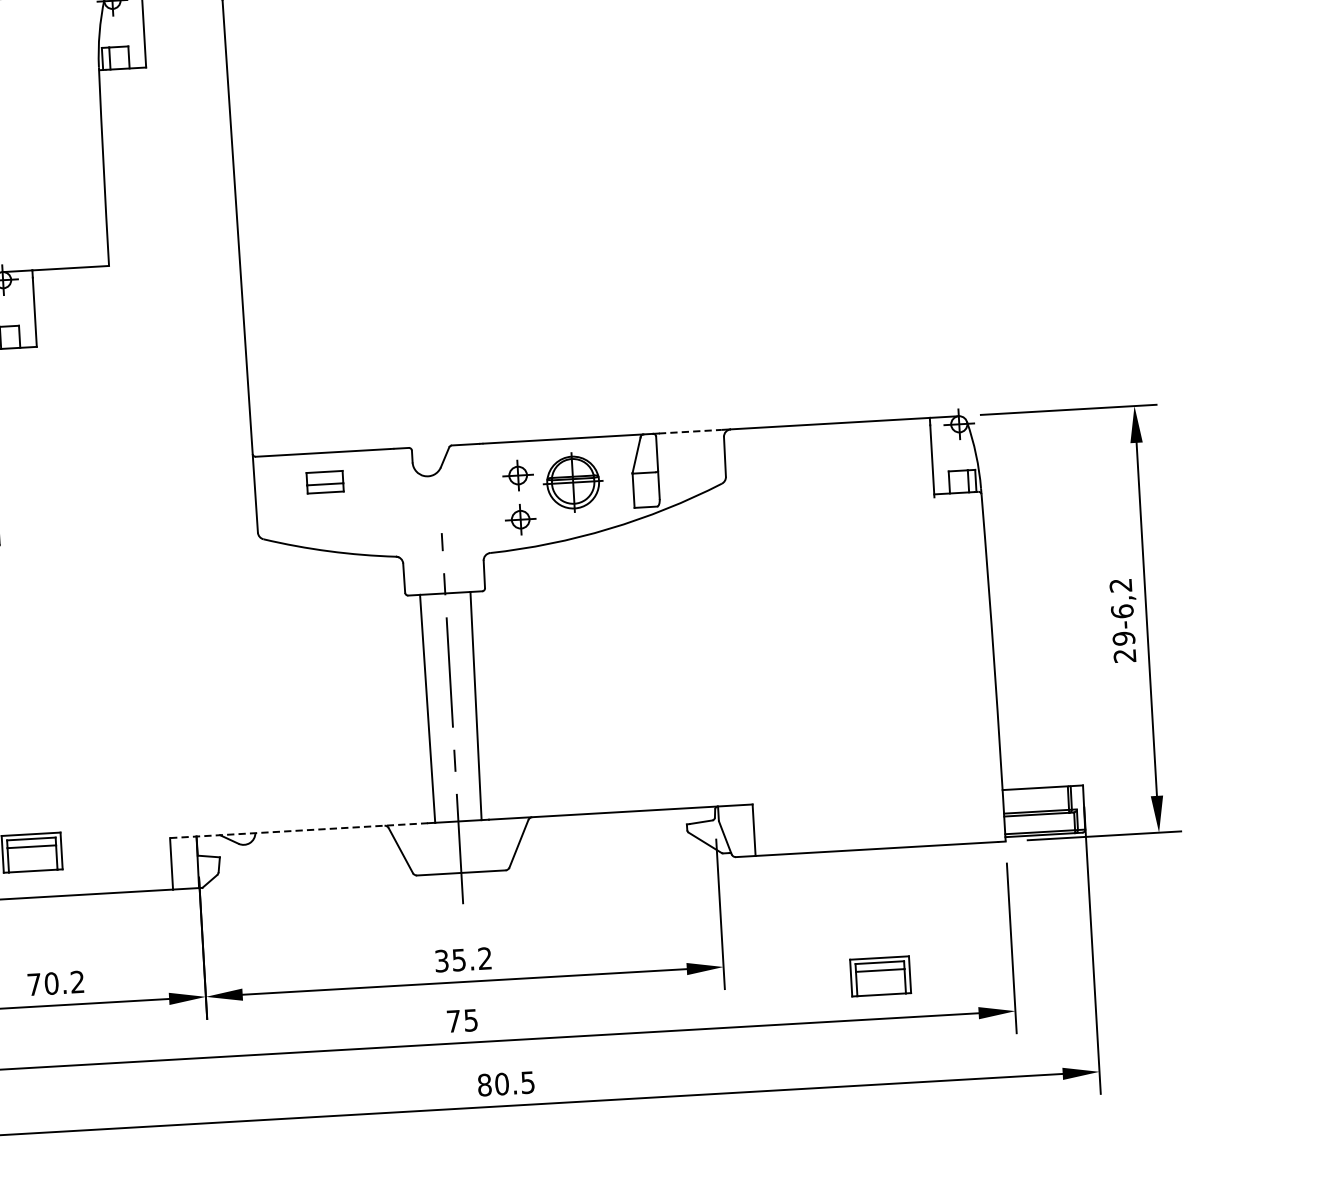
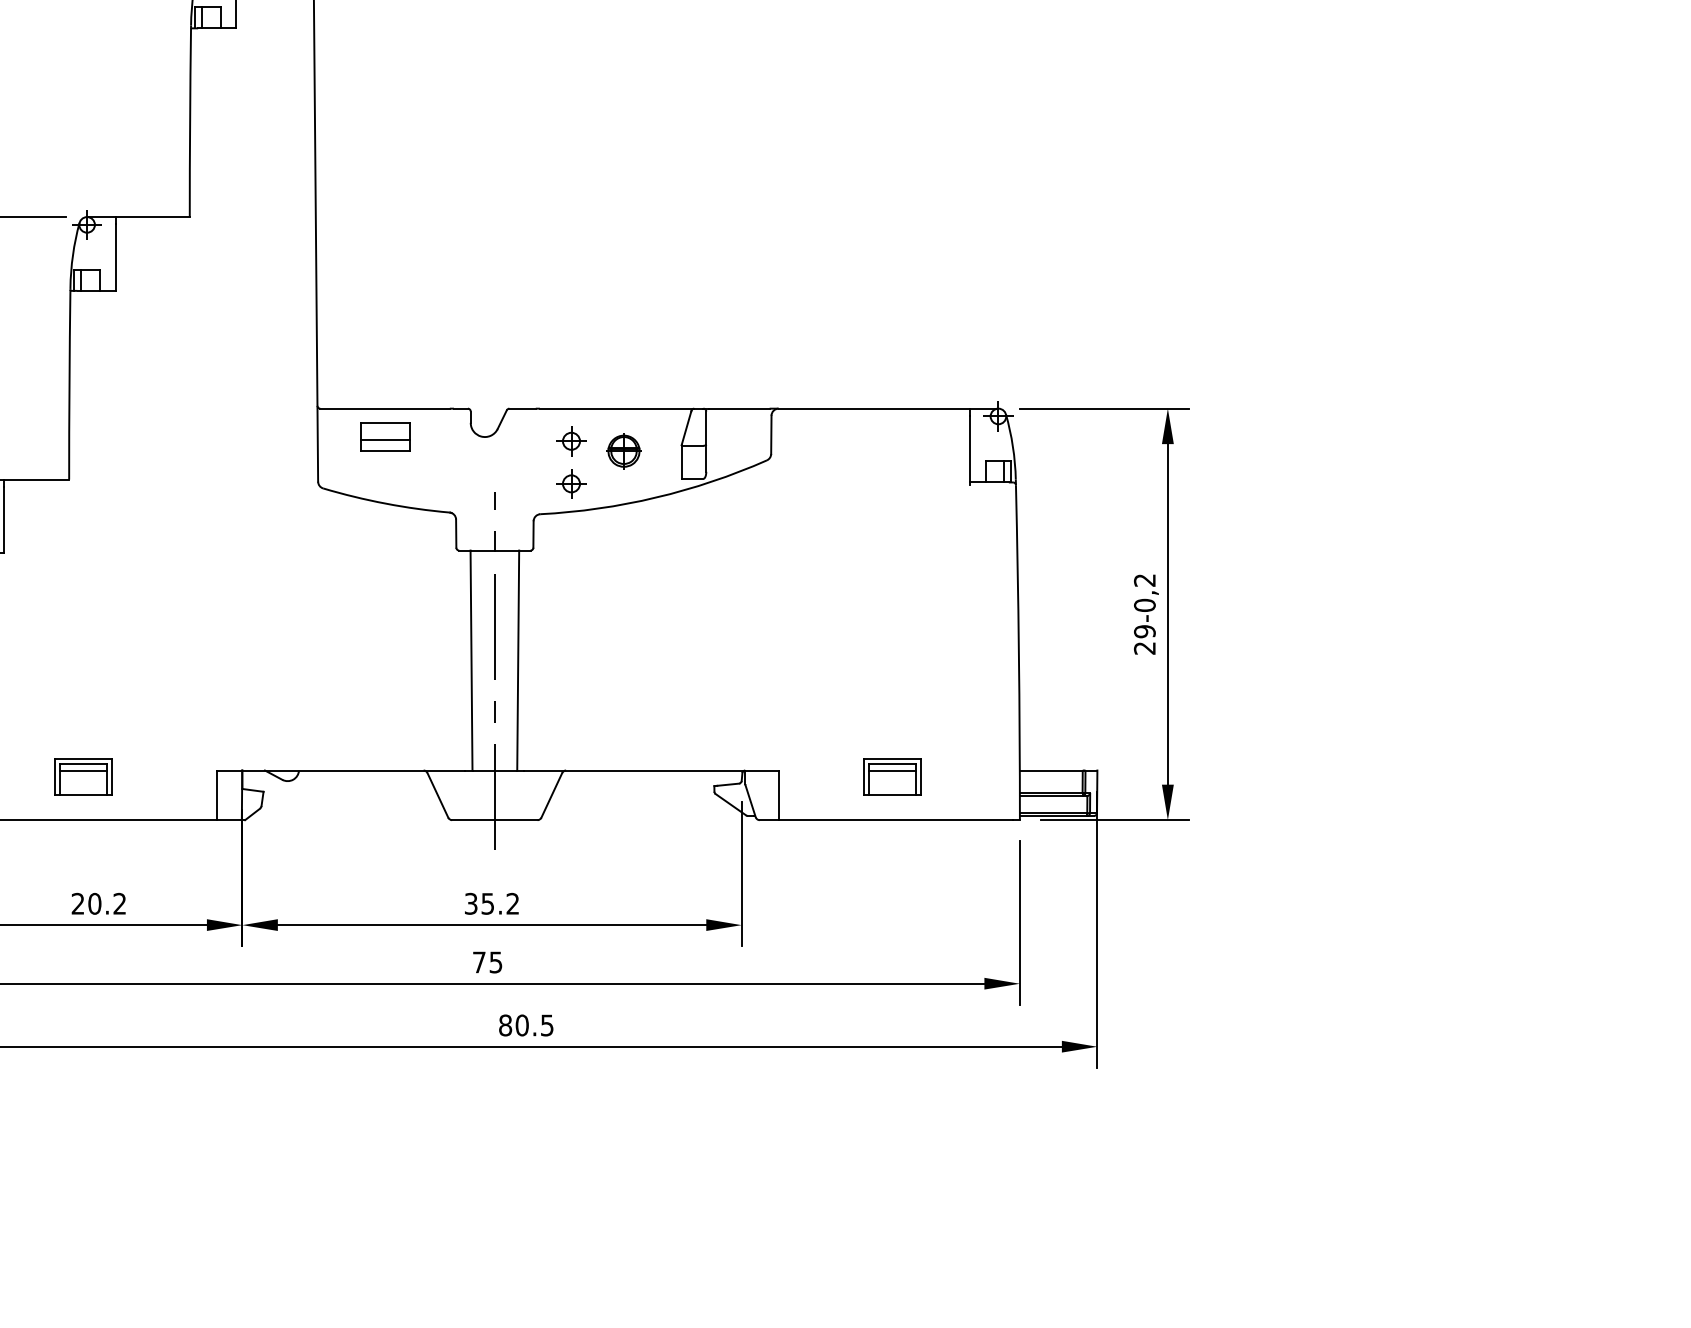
line: (690, 431) -> (739, 408), dashed -> solid
part: (325, 481) -> (385, 436), size x1.43
part: (572, 483) -> (623, 451), size x0.62
text: (1121, 610) -> (1144, 604), 29-6,2 -> 29-0,2
line: (299, 830) -> (341, 770), dashed -> solid
part: (880, 975) -> (892, 776), moved
text: (33, 984) -> (77, 903), 70.2 -> 20.2

